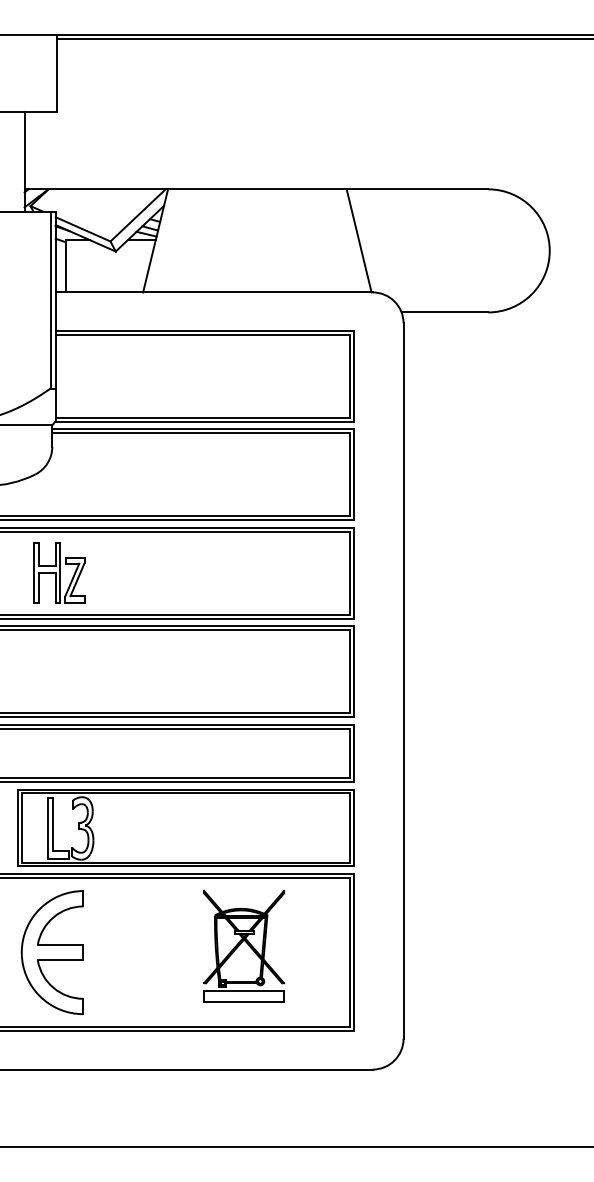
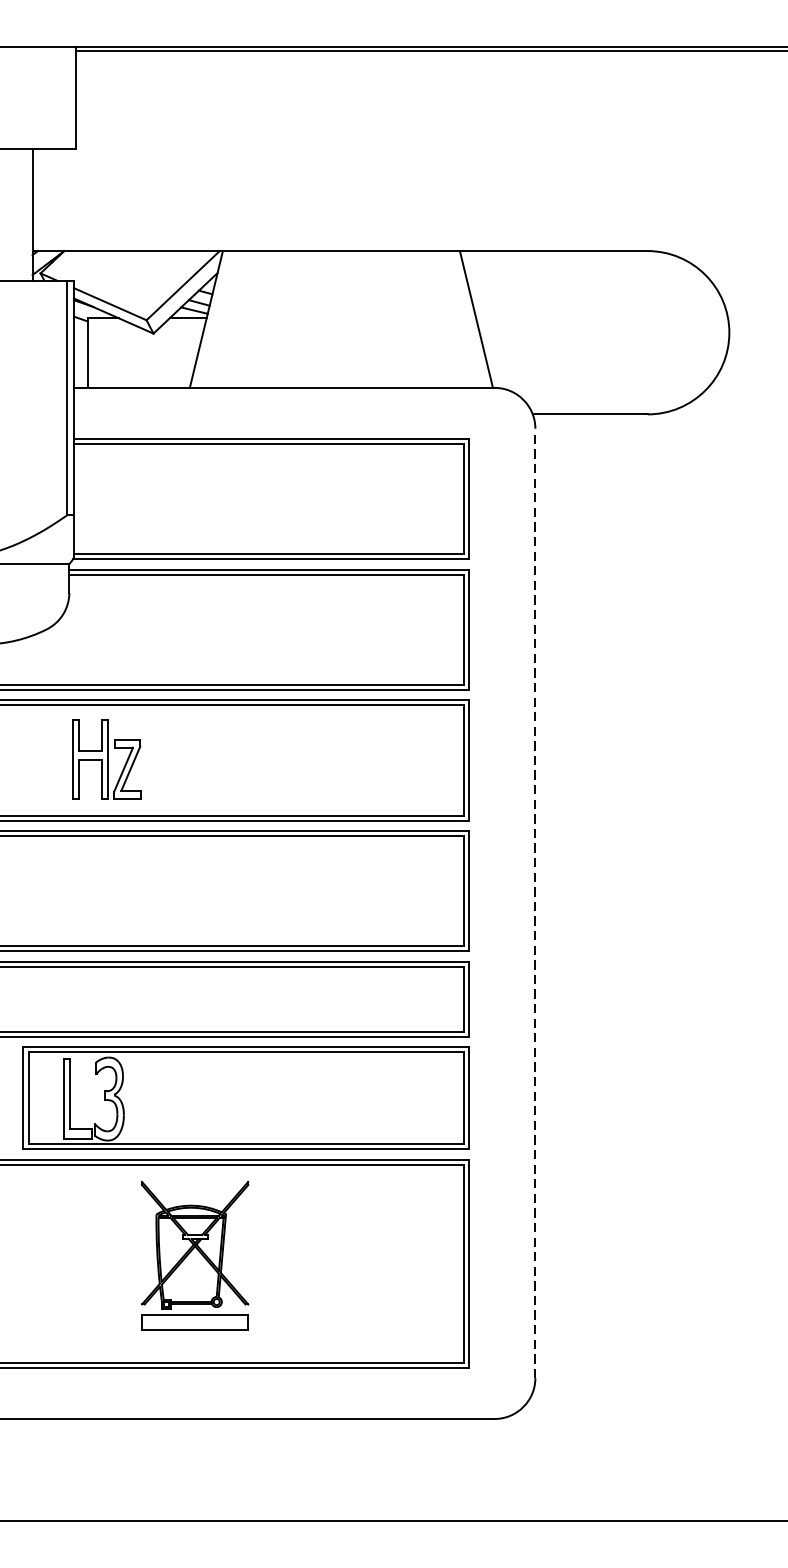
part: (59, 572) -> (106, 759), moved
line: (403, 681) -> (535, 904), solid -> dashed
part: (244, 945) -> (195, 1254), moved
part: (51, 952) -> (68, 1263), removed

